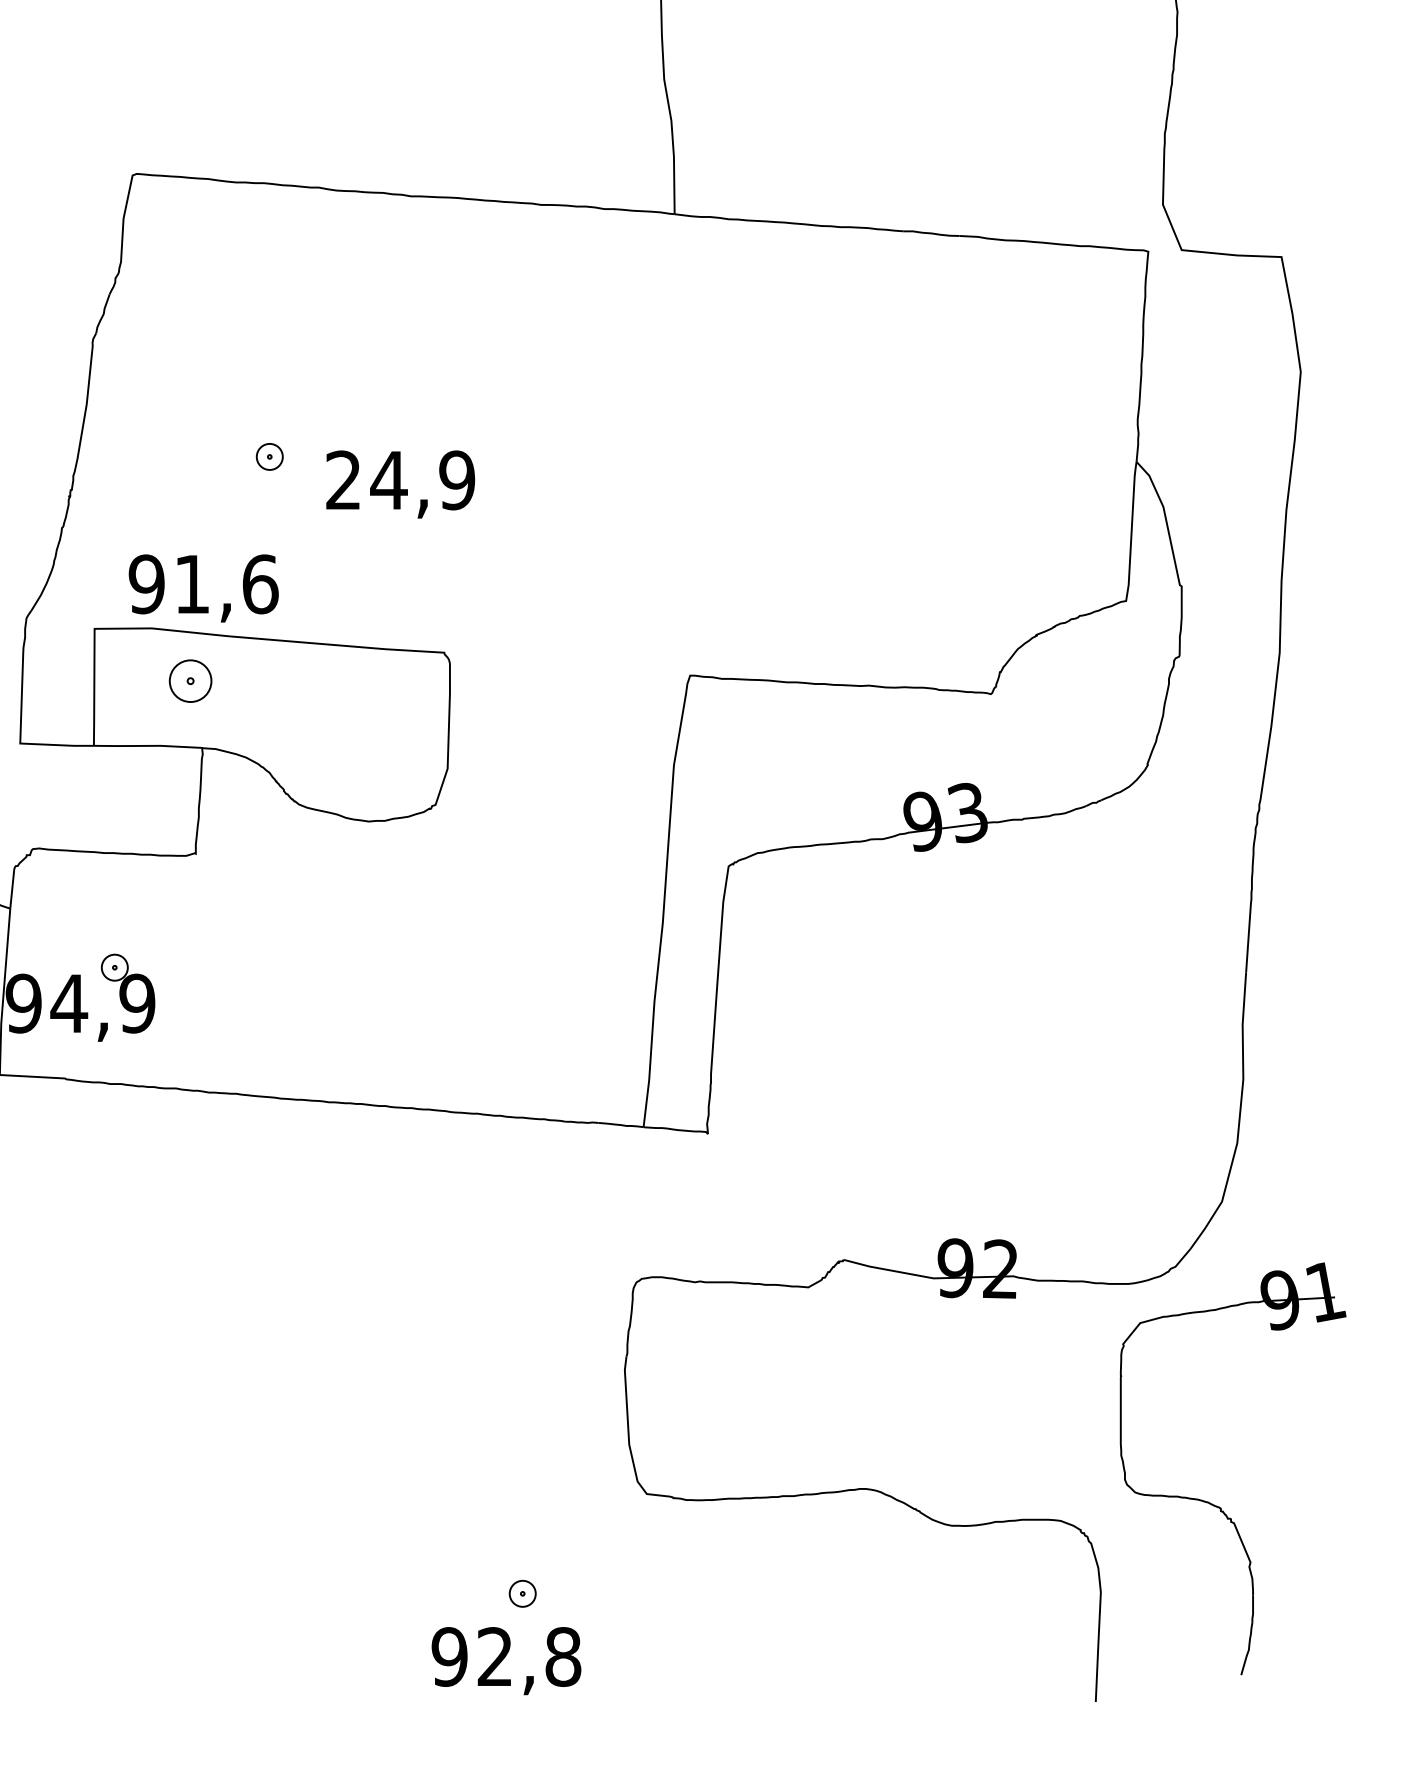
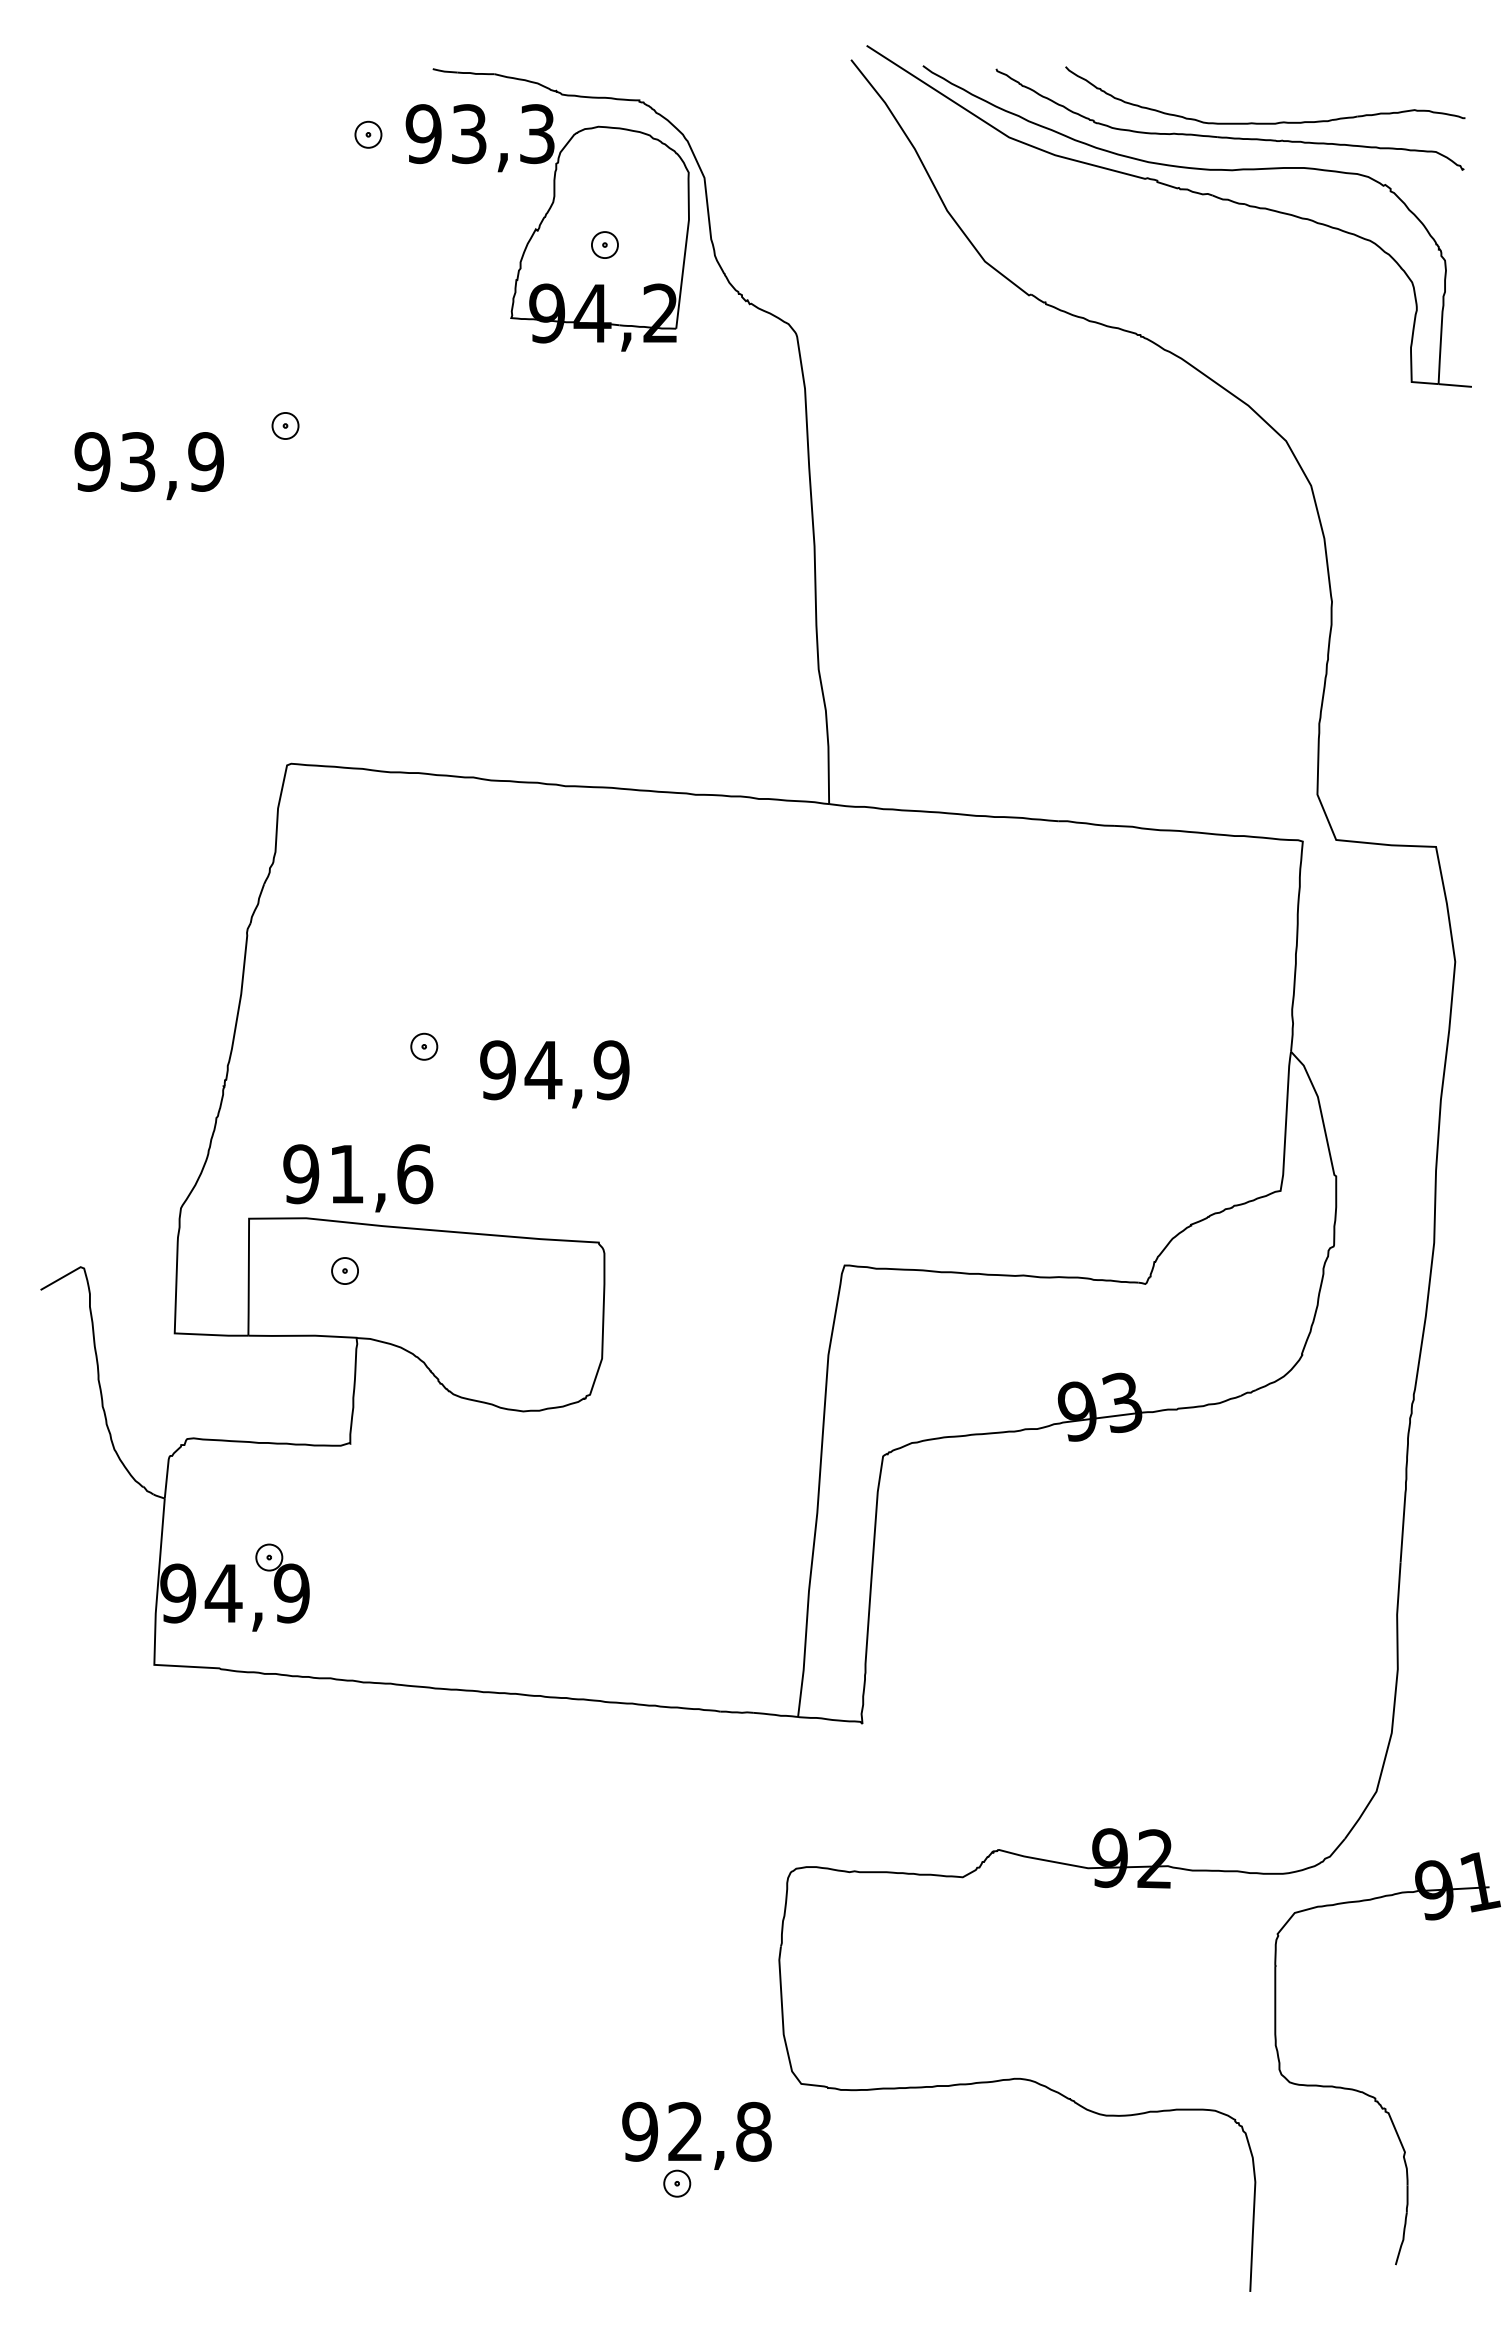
text: (343, 480) -> (497, 1070), 24,9 -> 94,9
part: (190, 680) -> (344, 1270), size x0.62
text: (506, 1660) -> (696, 2135), moved

